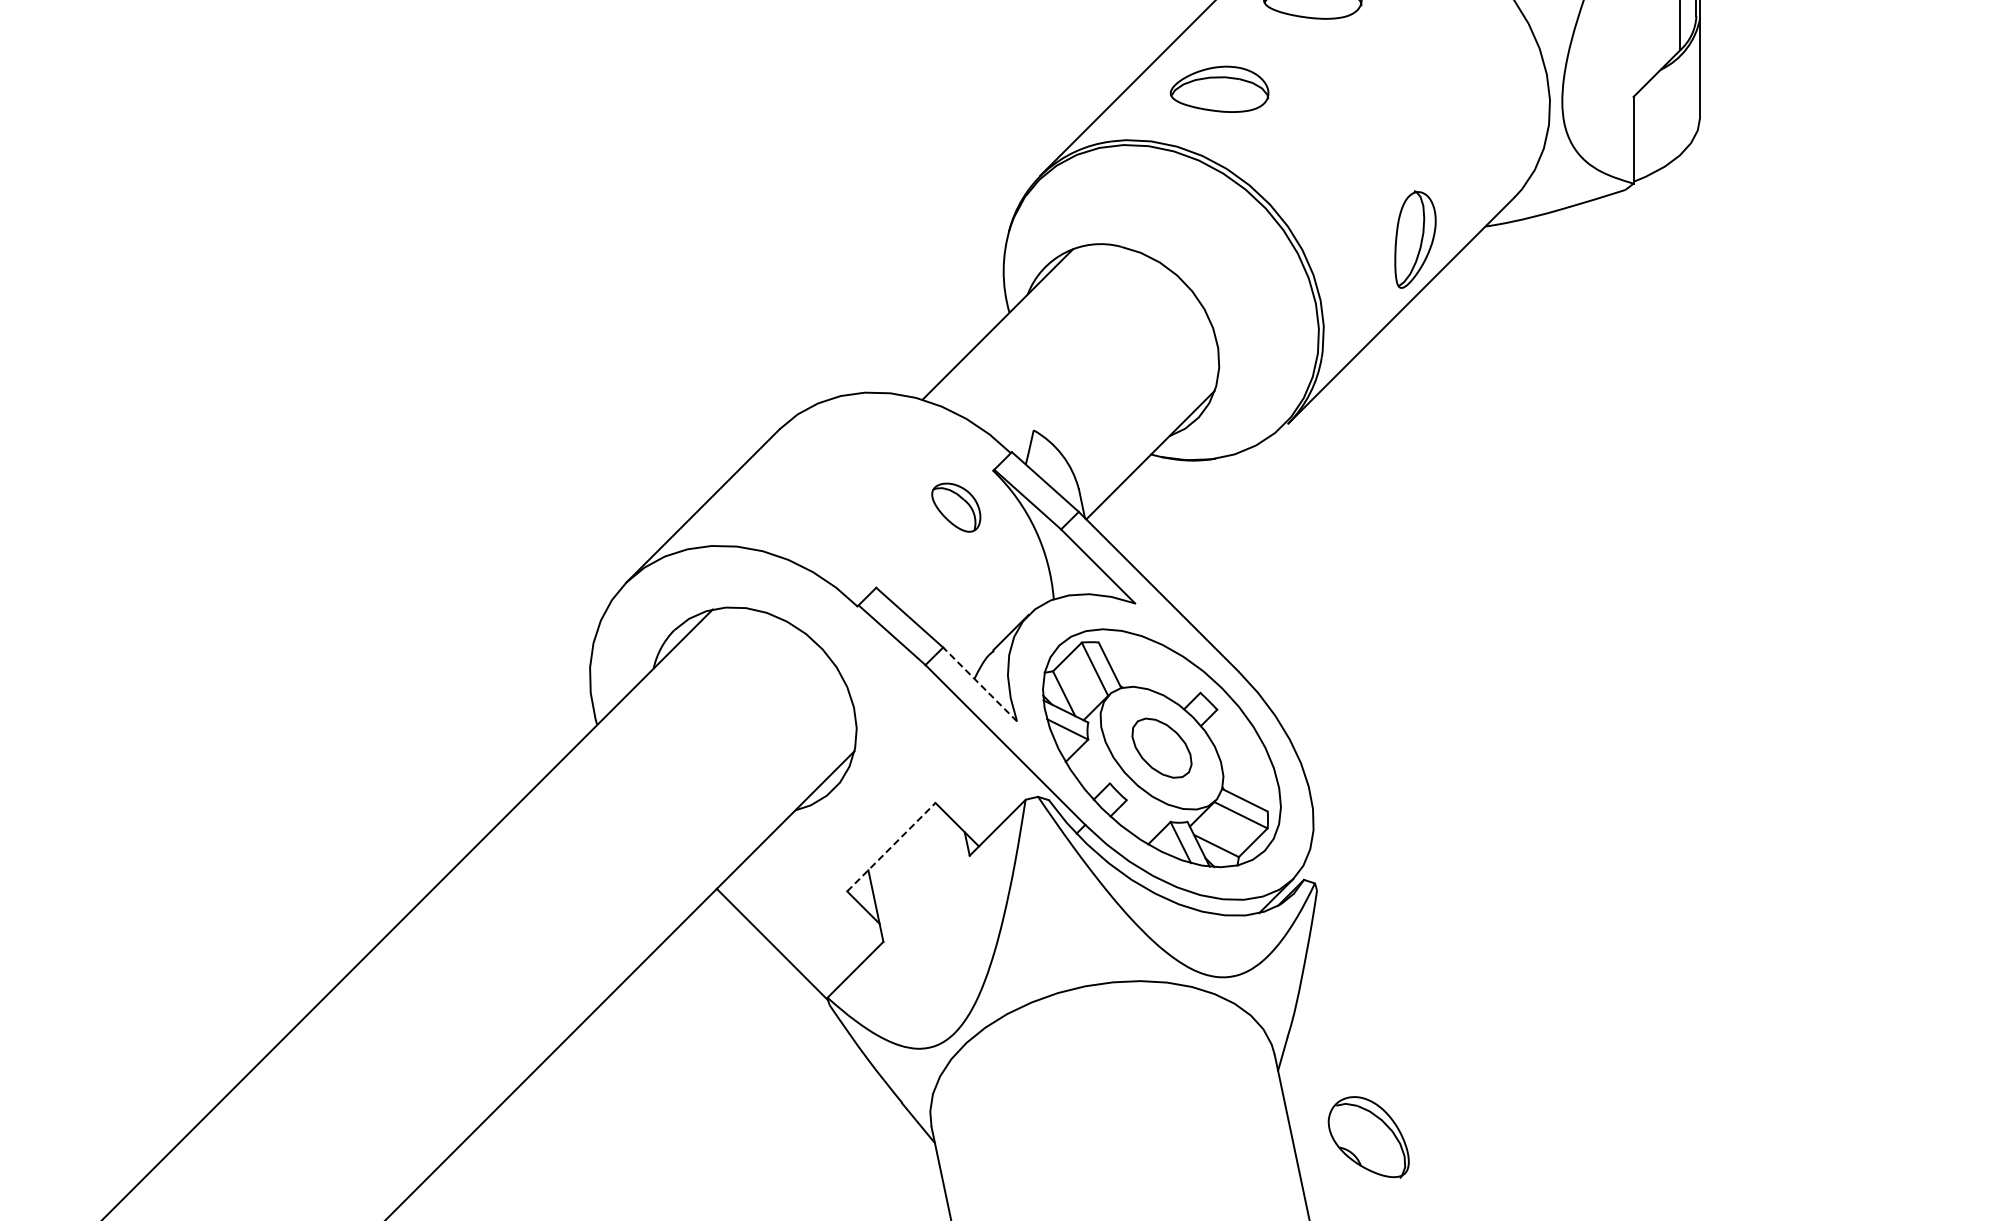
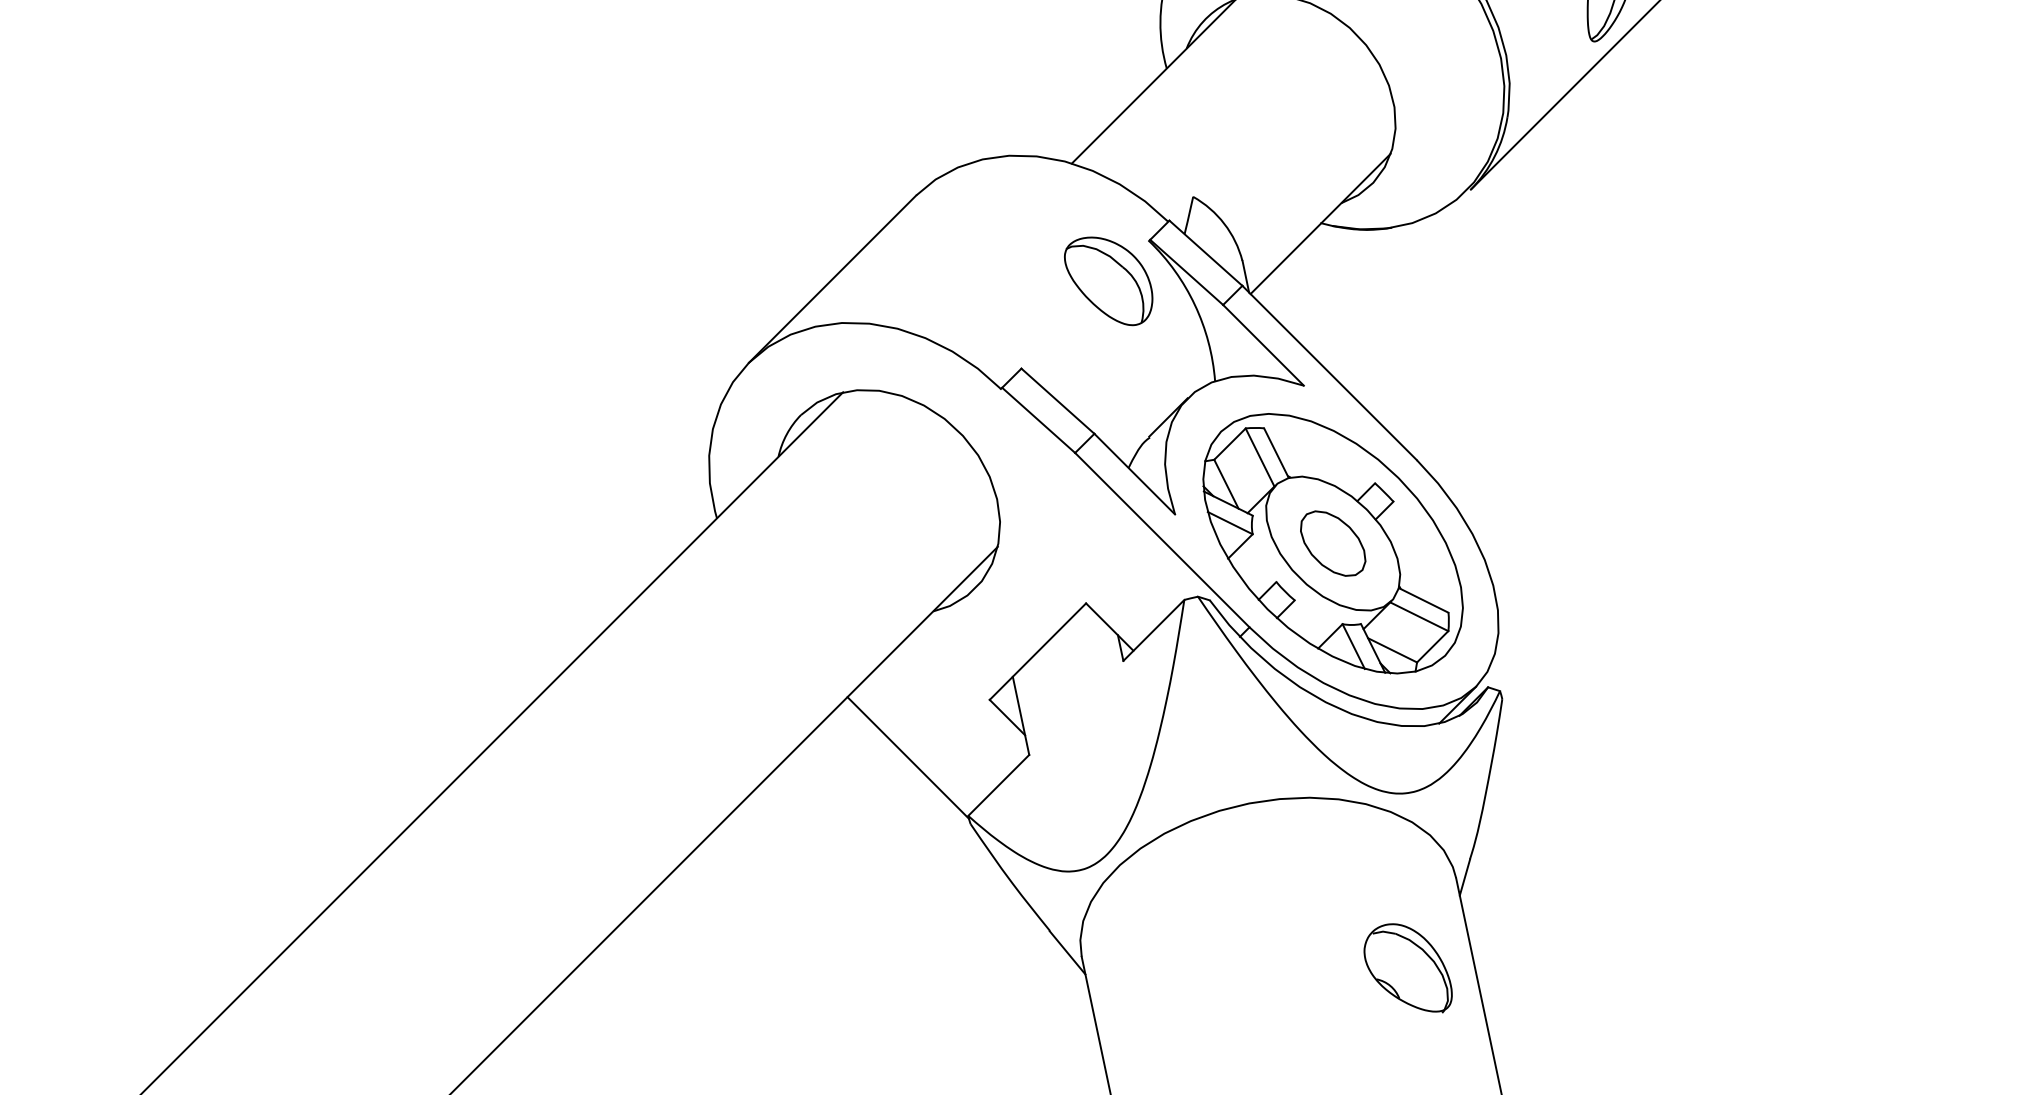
part: (956, 507) -> (1108, 281), size x1.67
line: (979, 684) -> (1134, 474), dashed -> solid
line: (891, 846) -> (1038, 650), dashed -> solid
part: (1368, 1137) -> (1407, 968), moved

